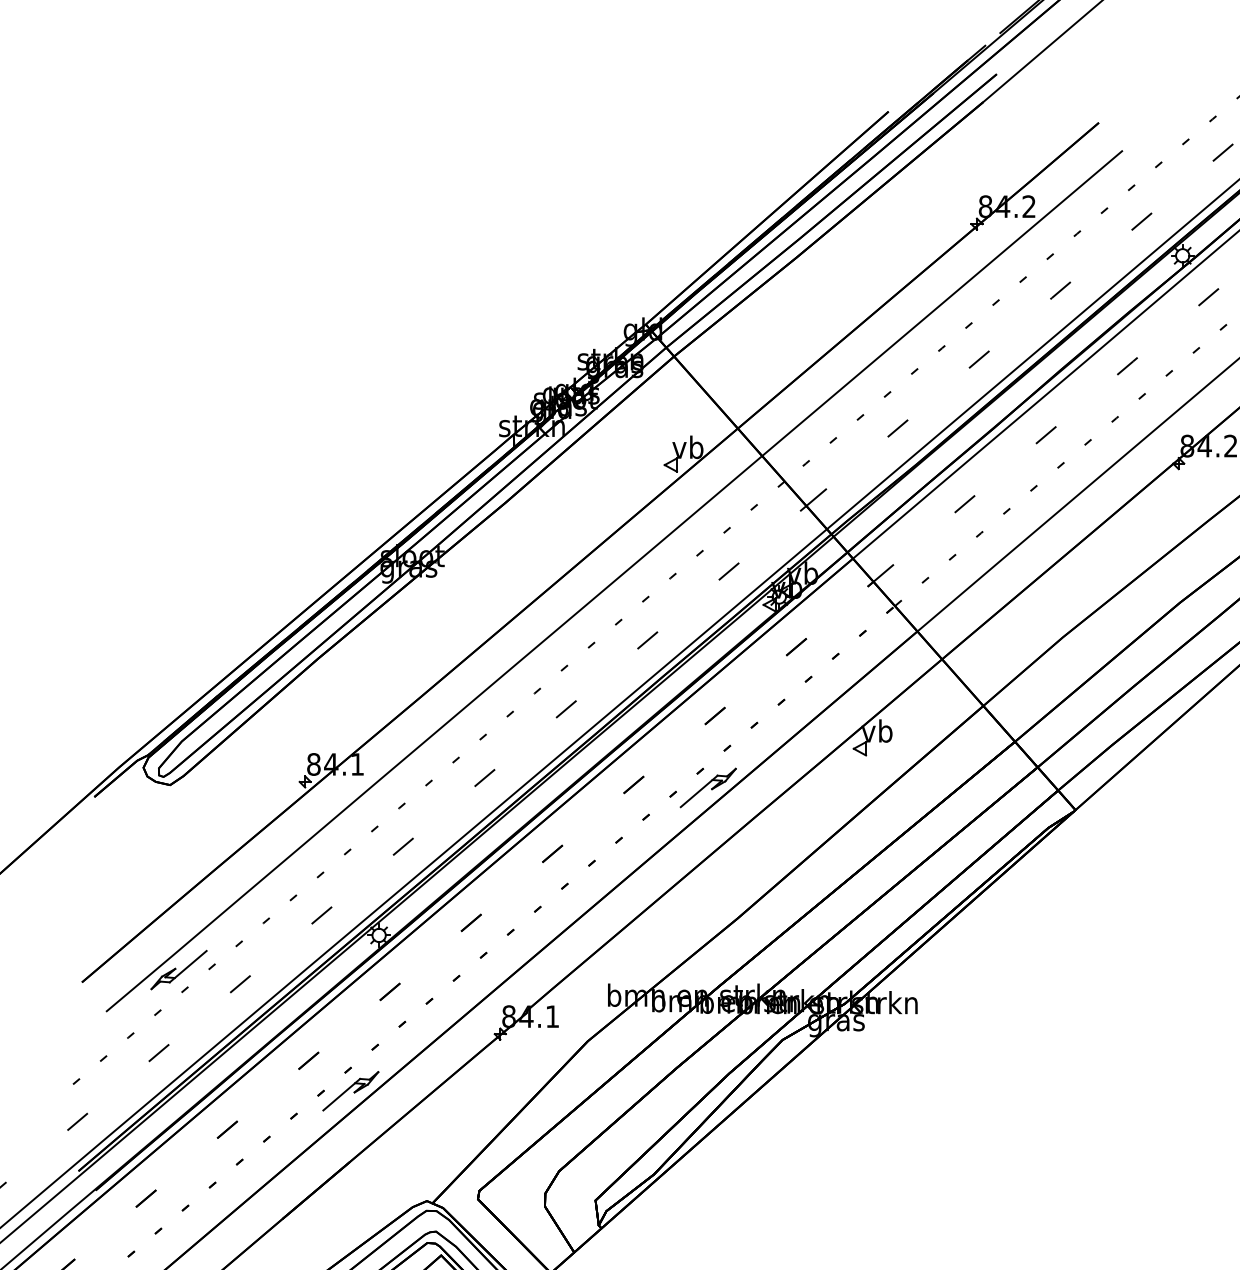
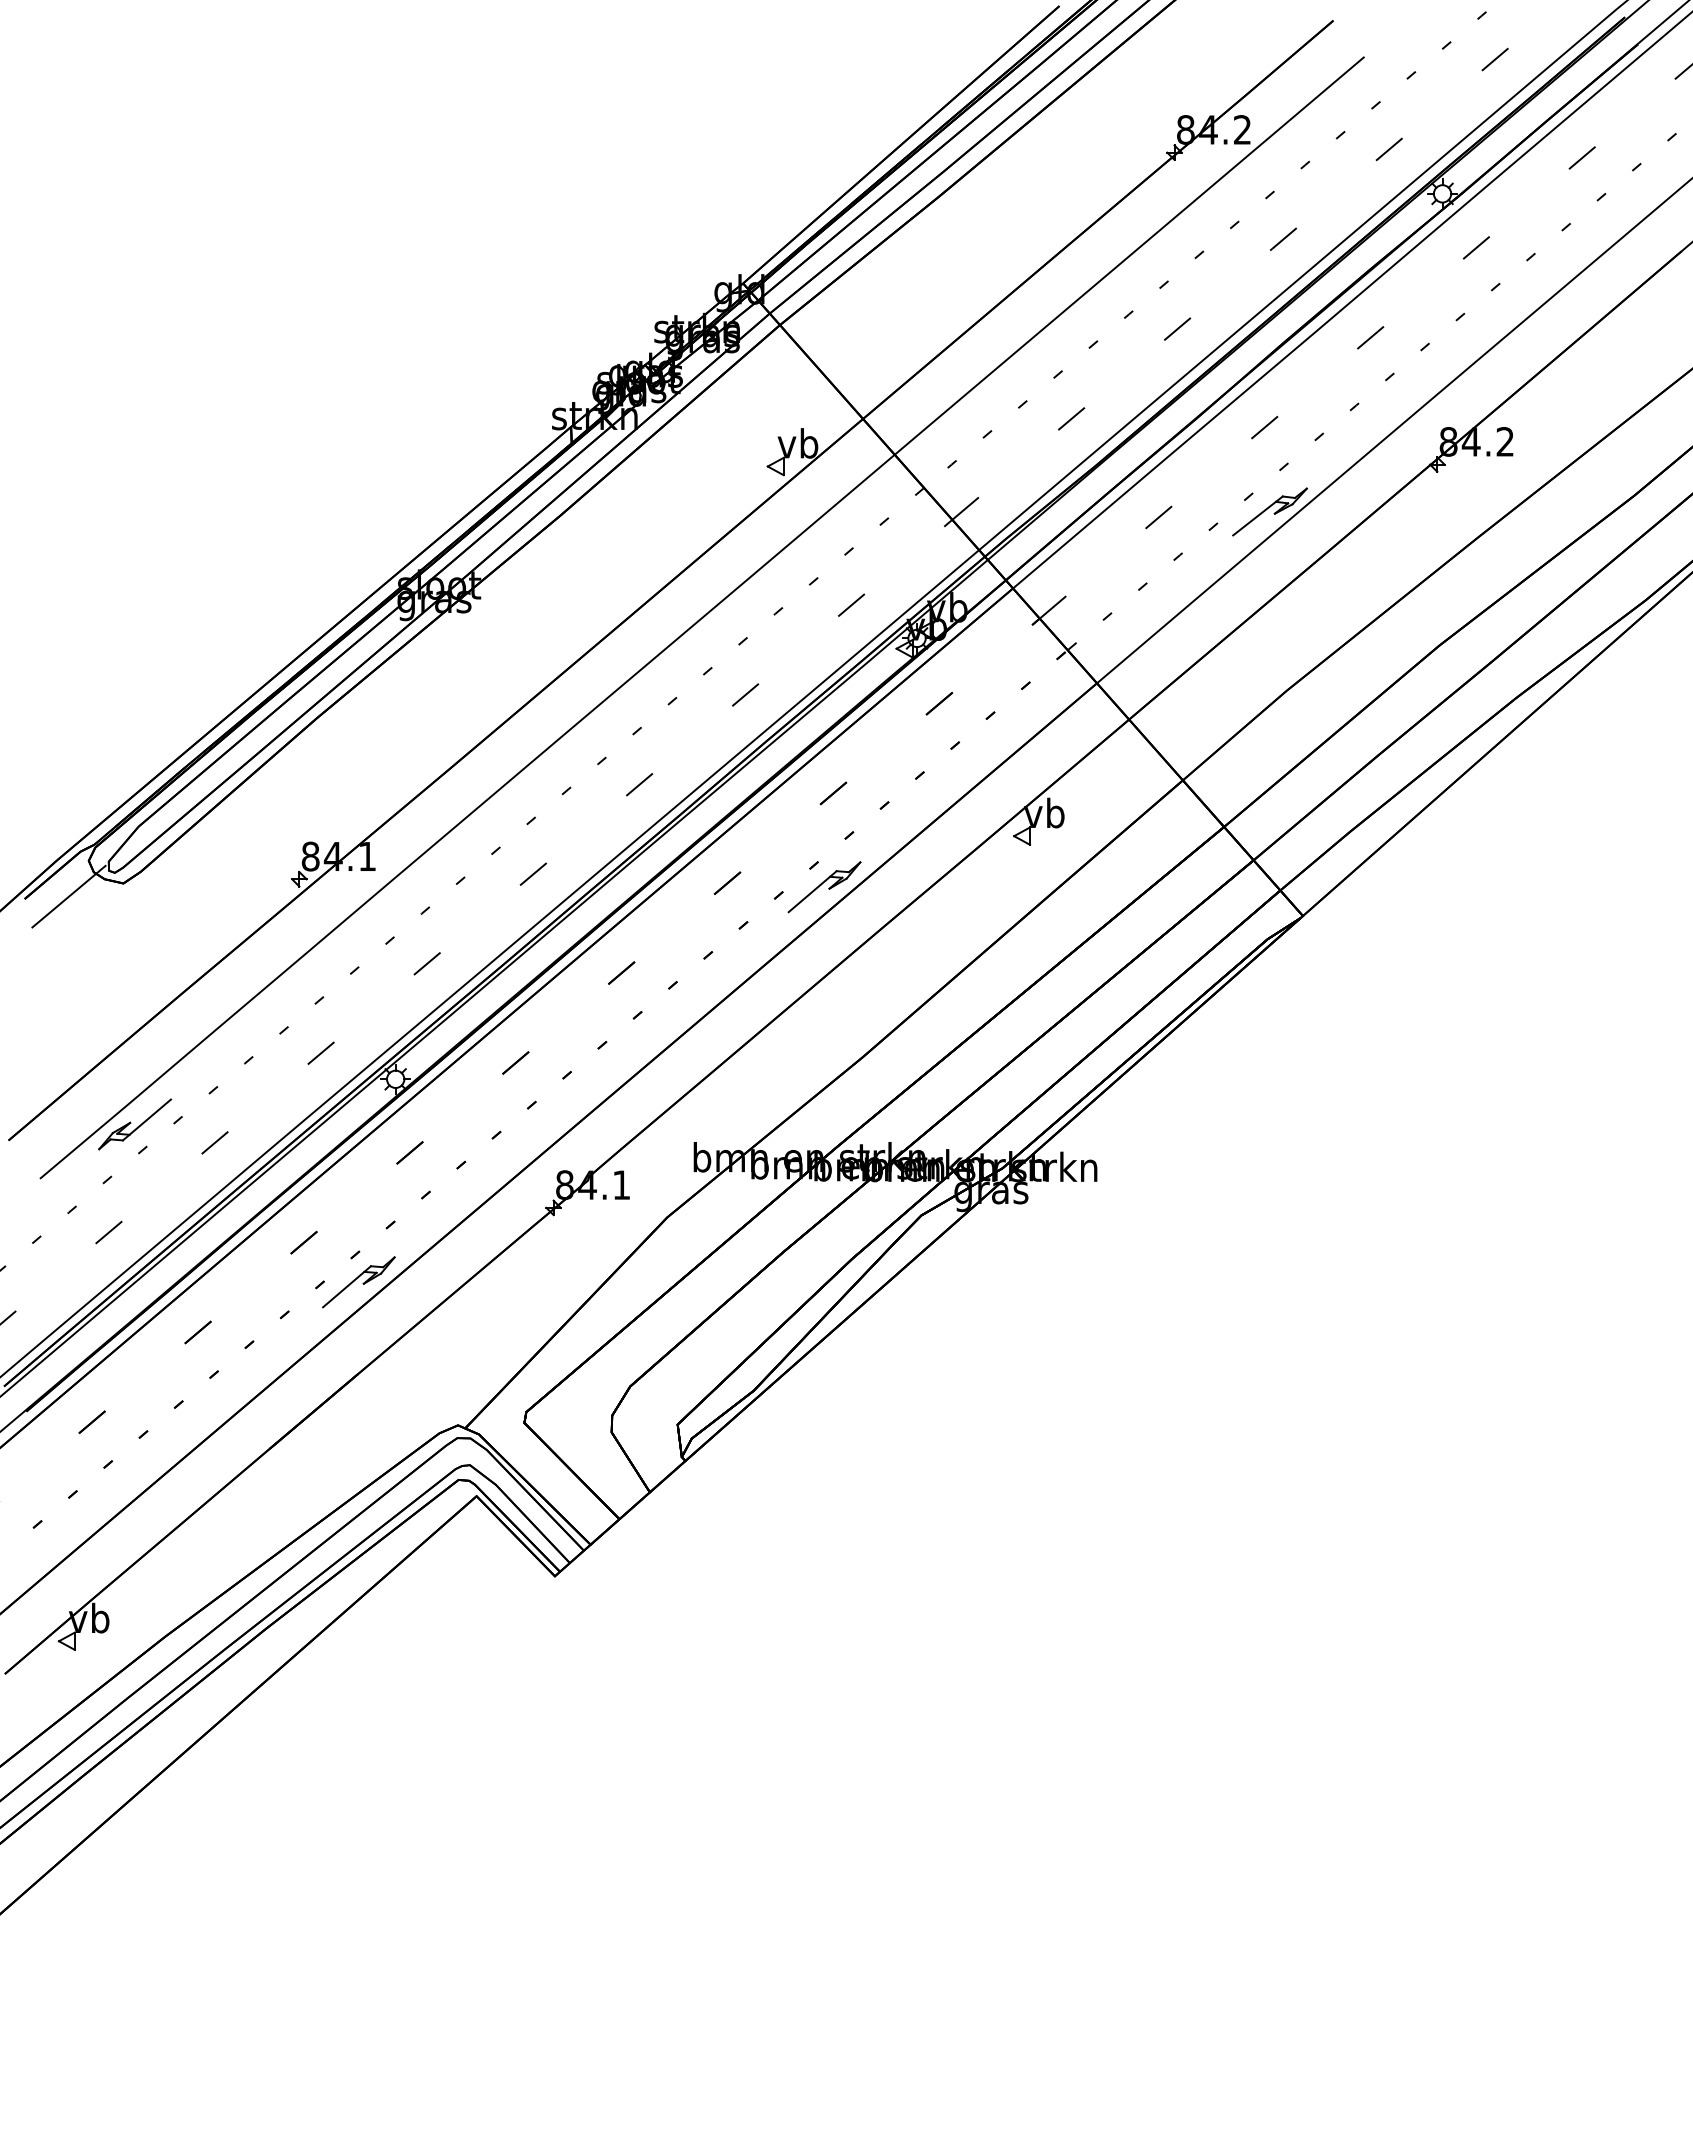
part: (1049, 499) -> (1269, 511), added
line: (127, 795) -> (68, 896), added

